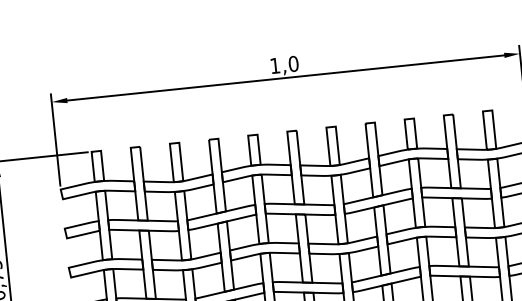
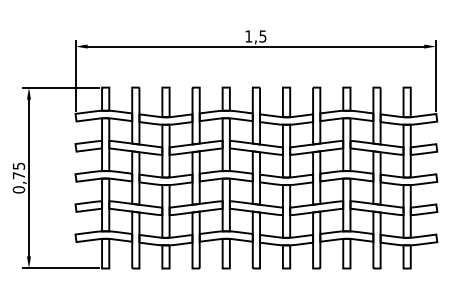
text: (293, 64) -> (262, 36), 1,0 -> 1,5

